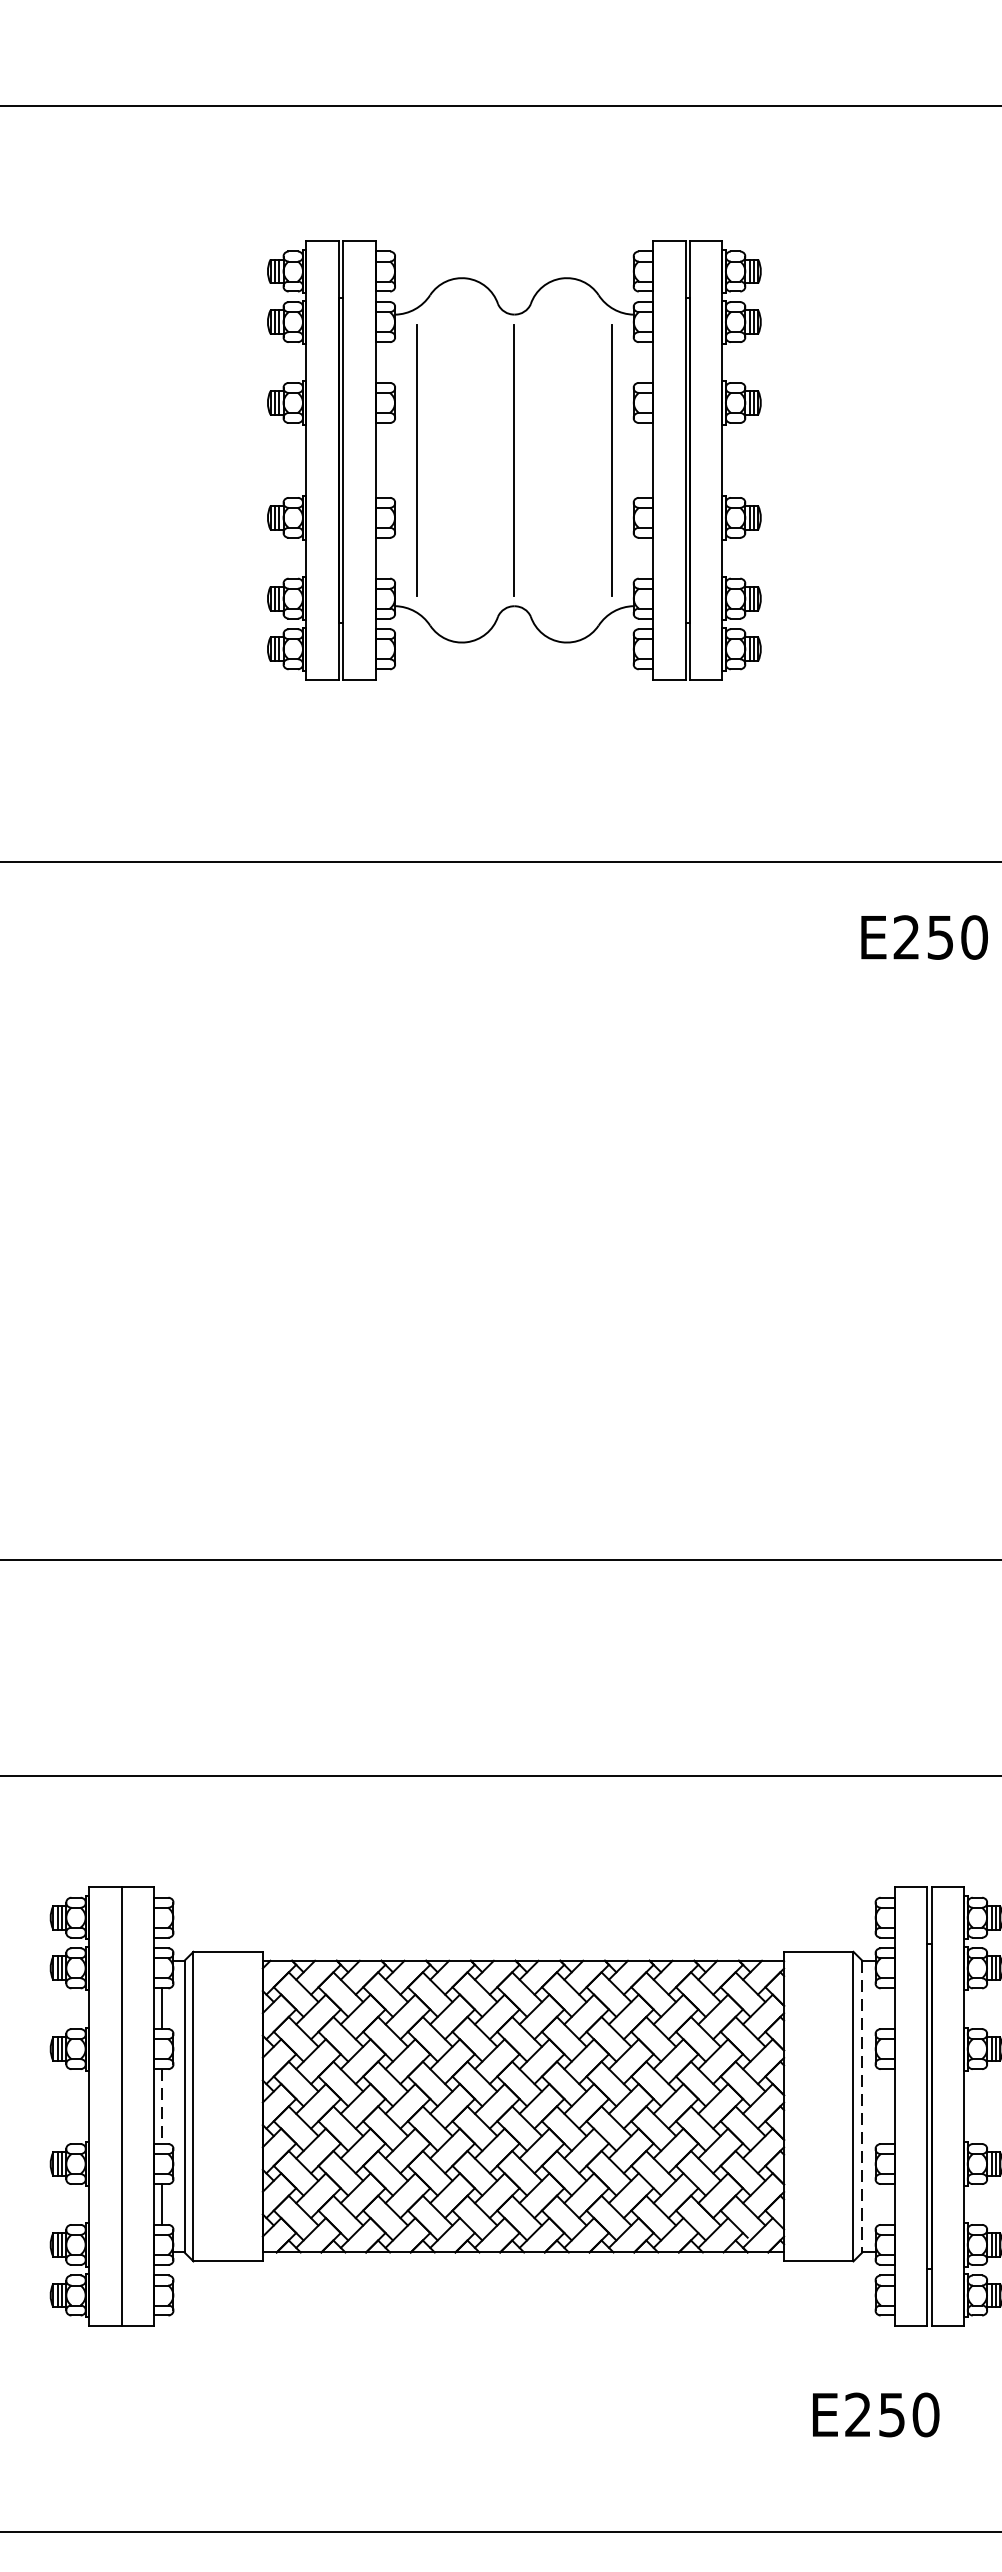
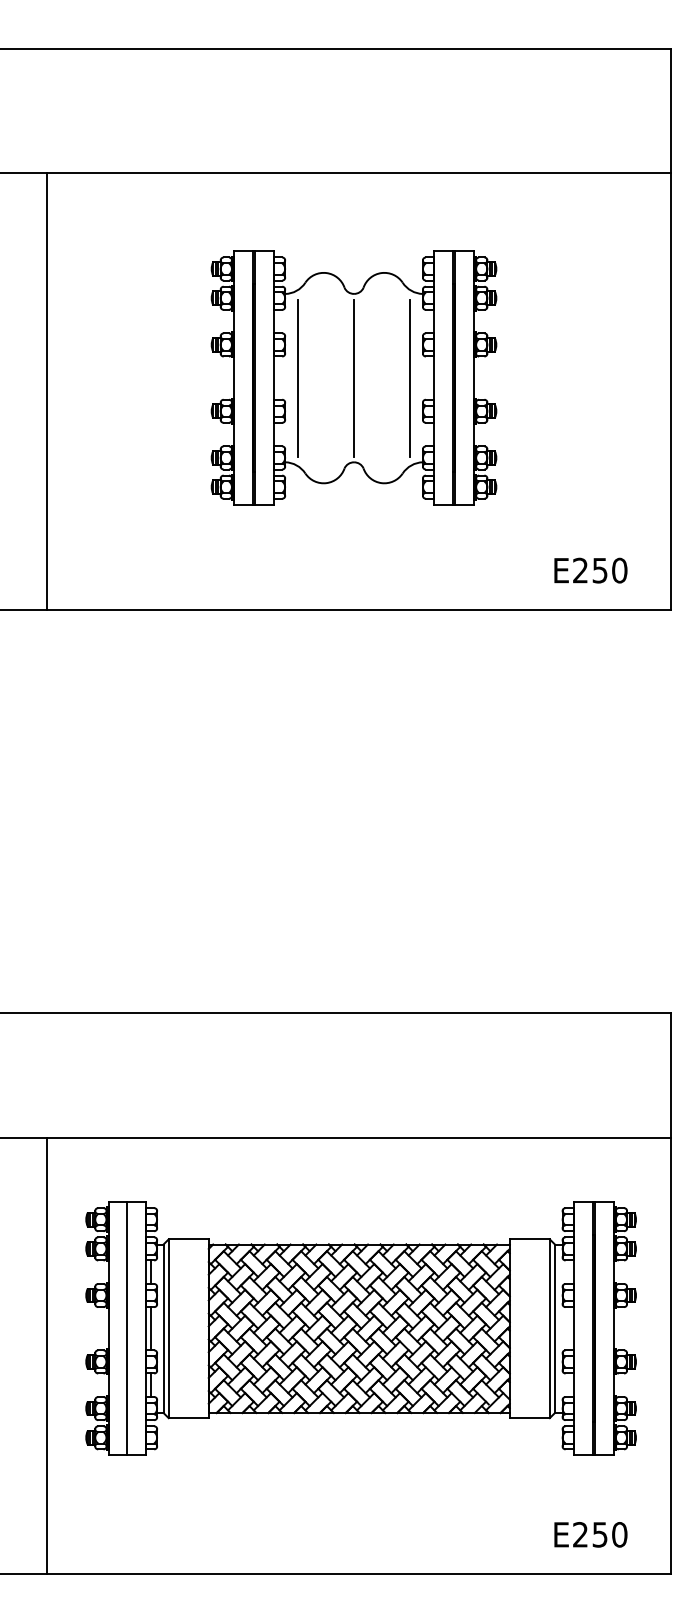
text: (923, 937) -> (590, 570), moved
line: (161, 2106) -> (150, 1328), dashed -> solid
line: (863, 2107) -> (555, 1329), dashed -> solid
text: (875, 2414) -> (590, 1534), moved

